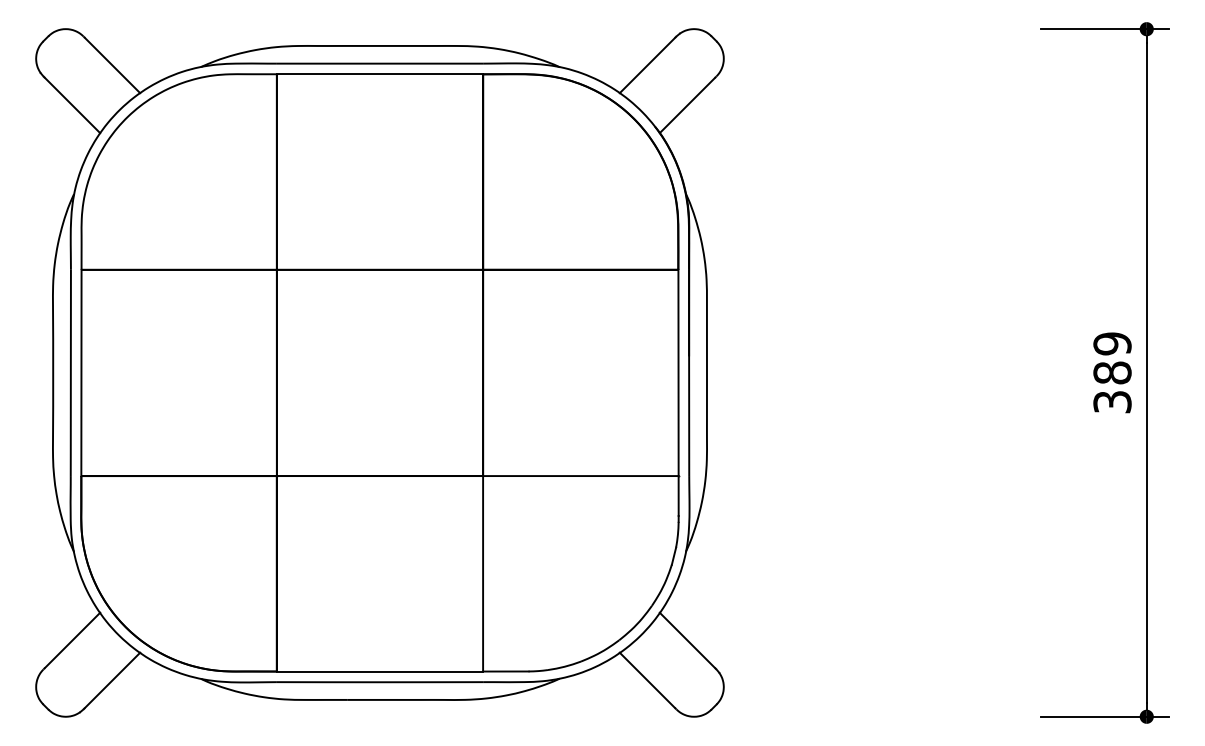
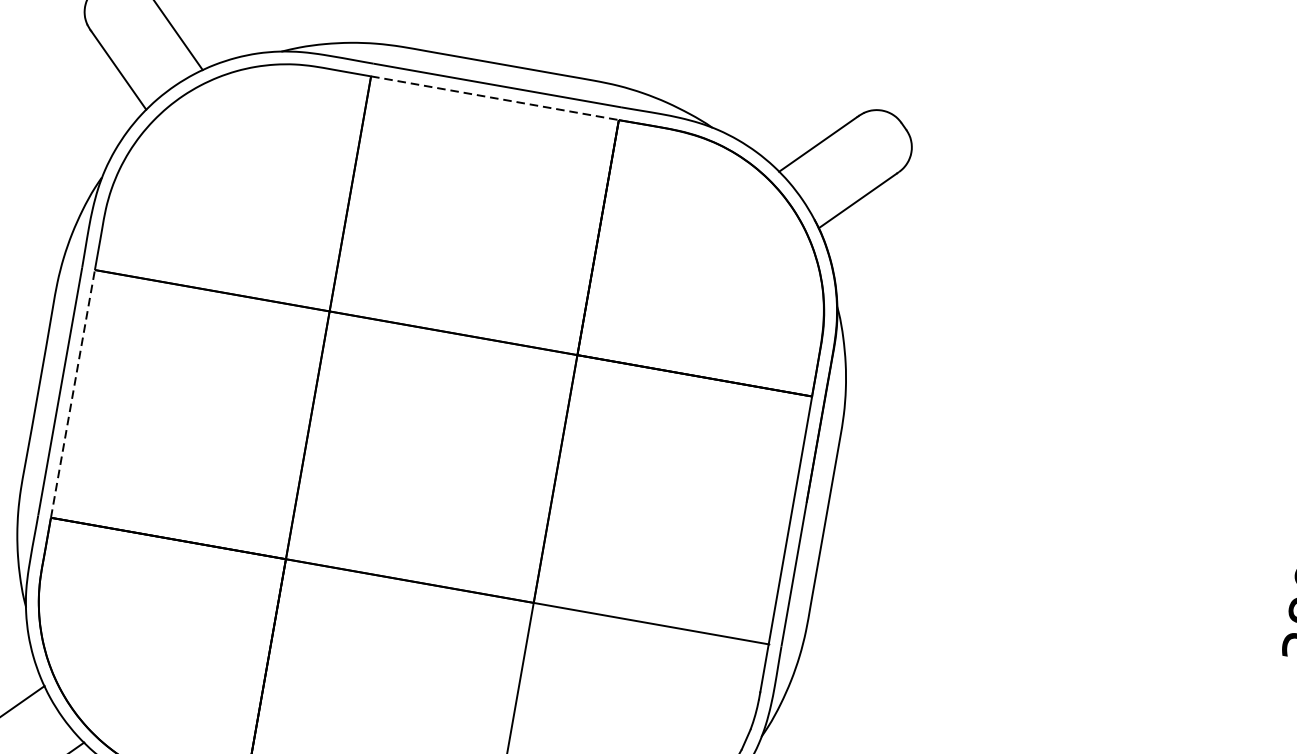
line: (380, 74) -> (495, 98), solid -> dashed
line: (81, 372) -> (73, 393), solid -> dashed

